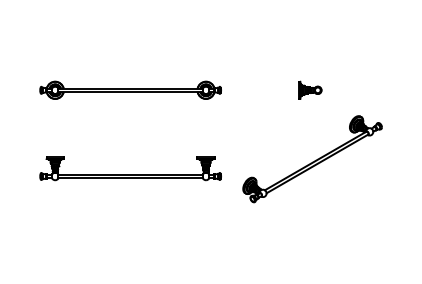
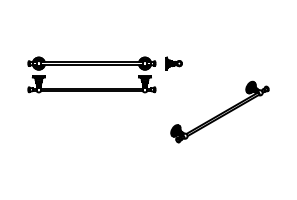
part: (310, 89) -> (174, 63), moved
part: (130, 168) -> (91, 84), moved

